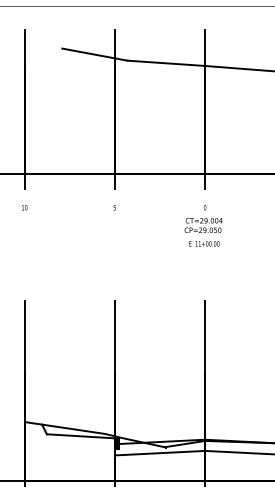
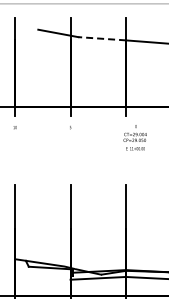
line: (166, 62) -> (102, 38), solid -> dashed
text: (202, 225) -> (134, 137), moved

